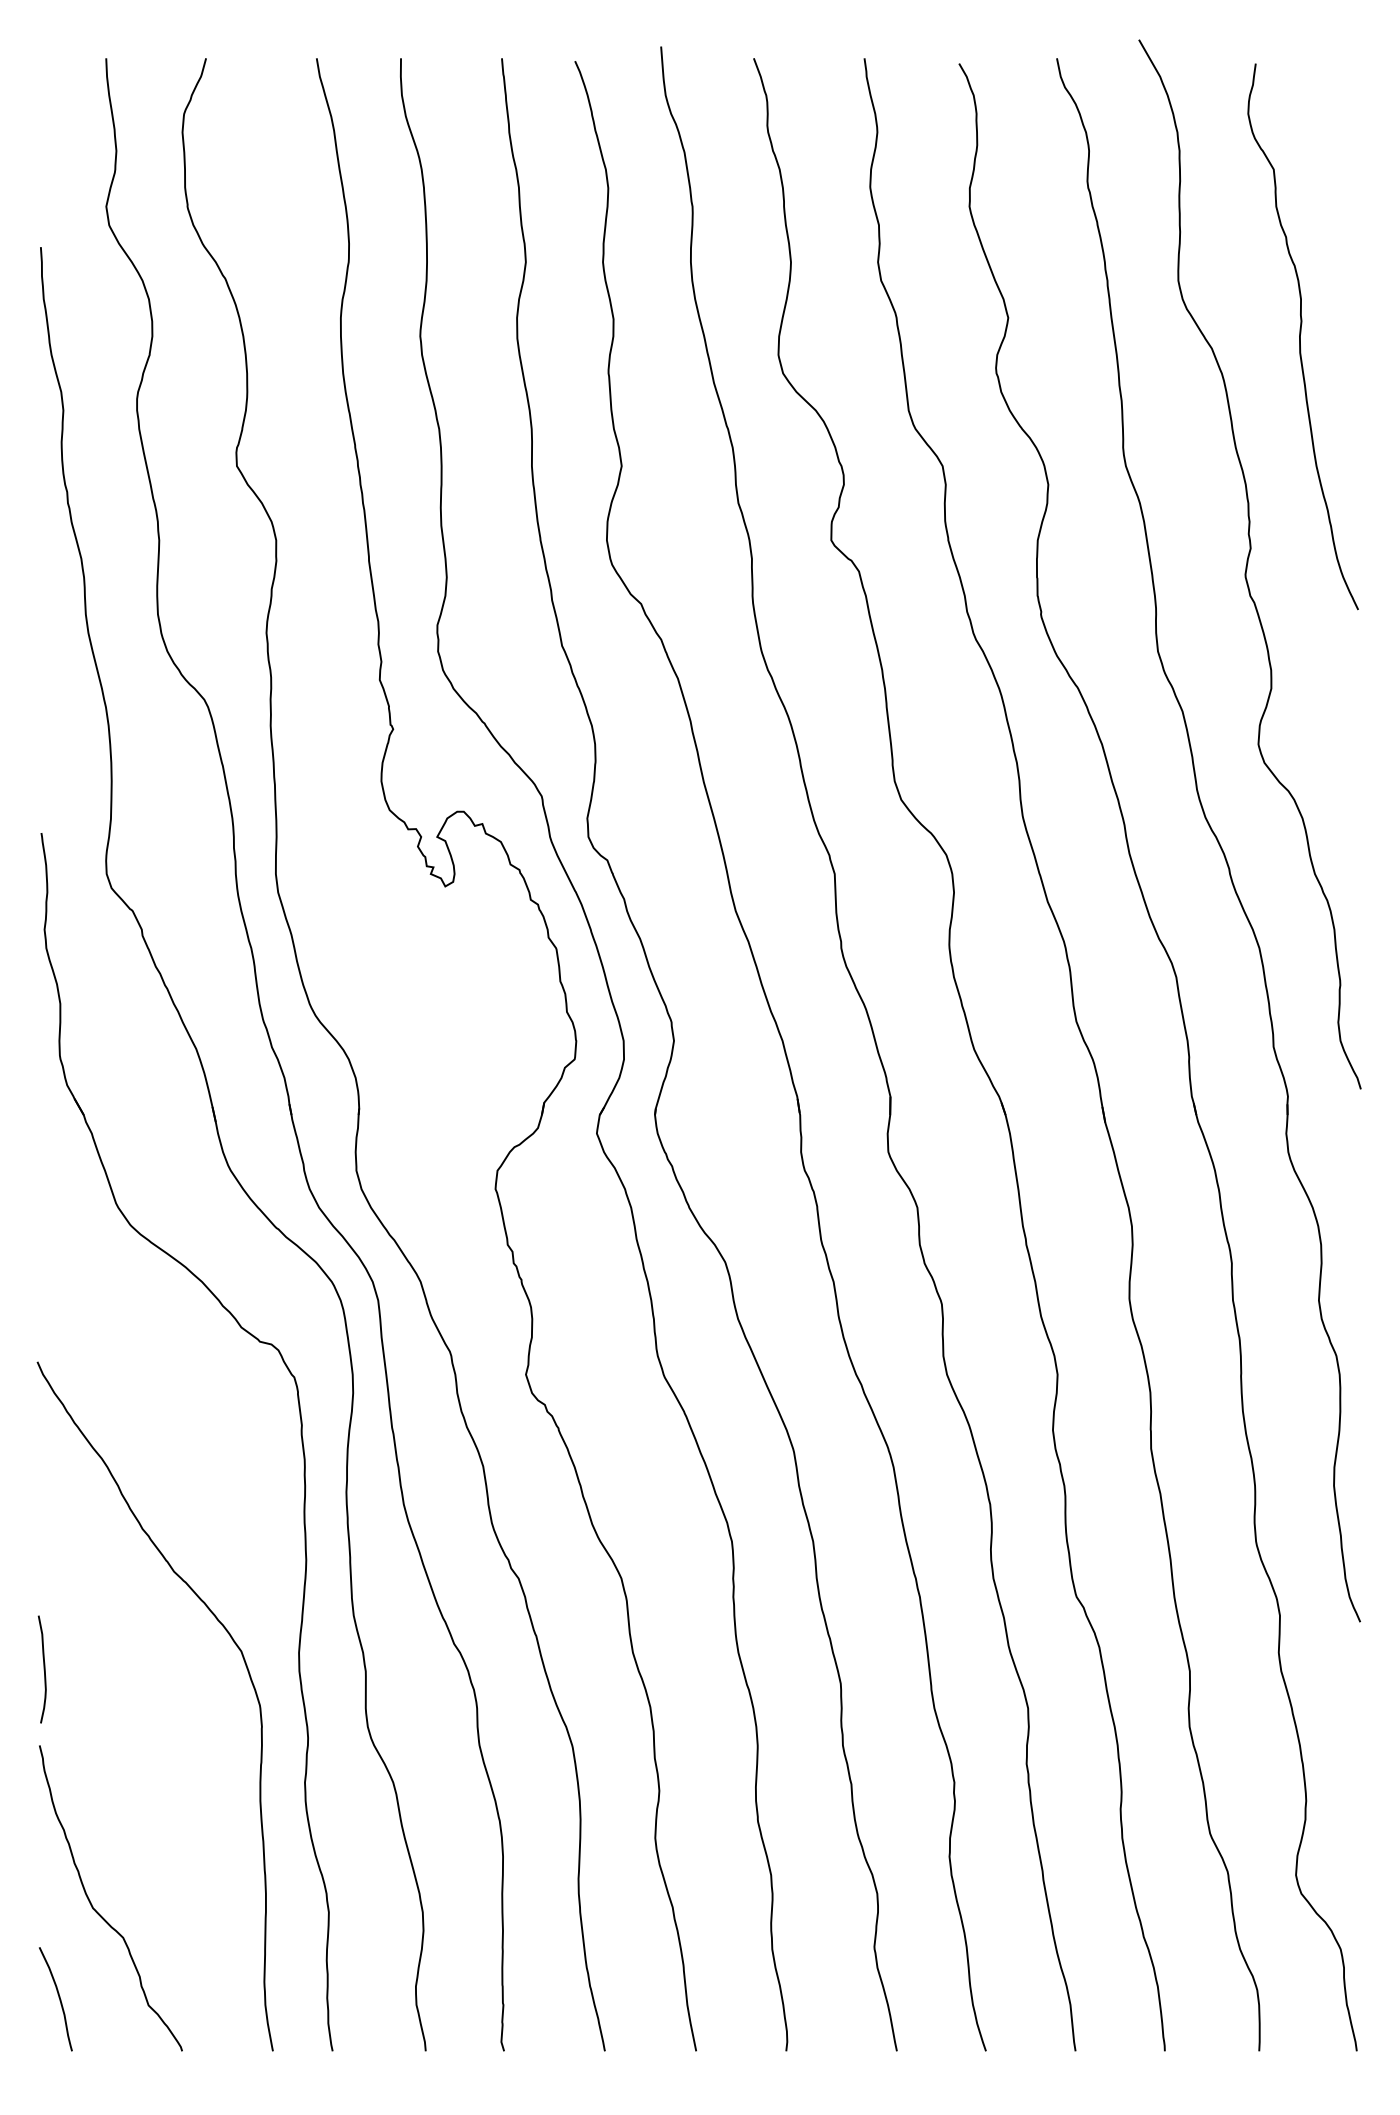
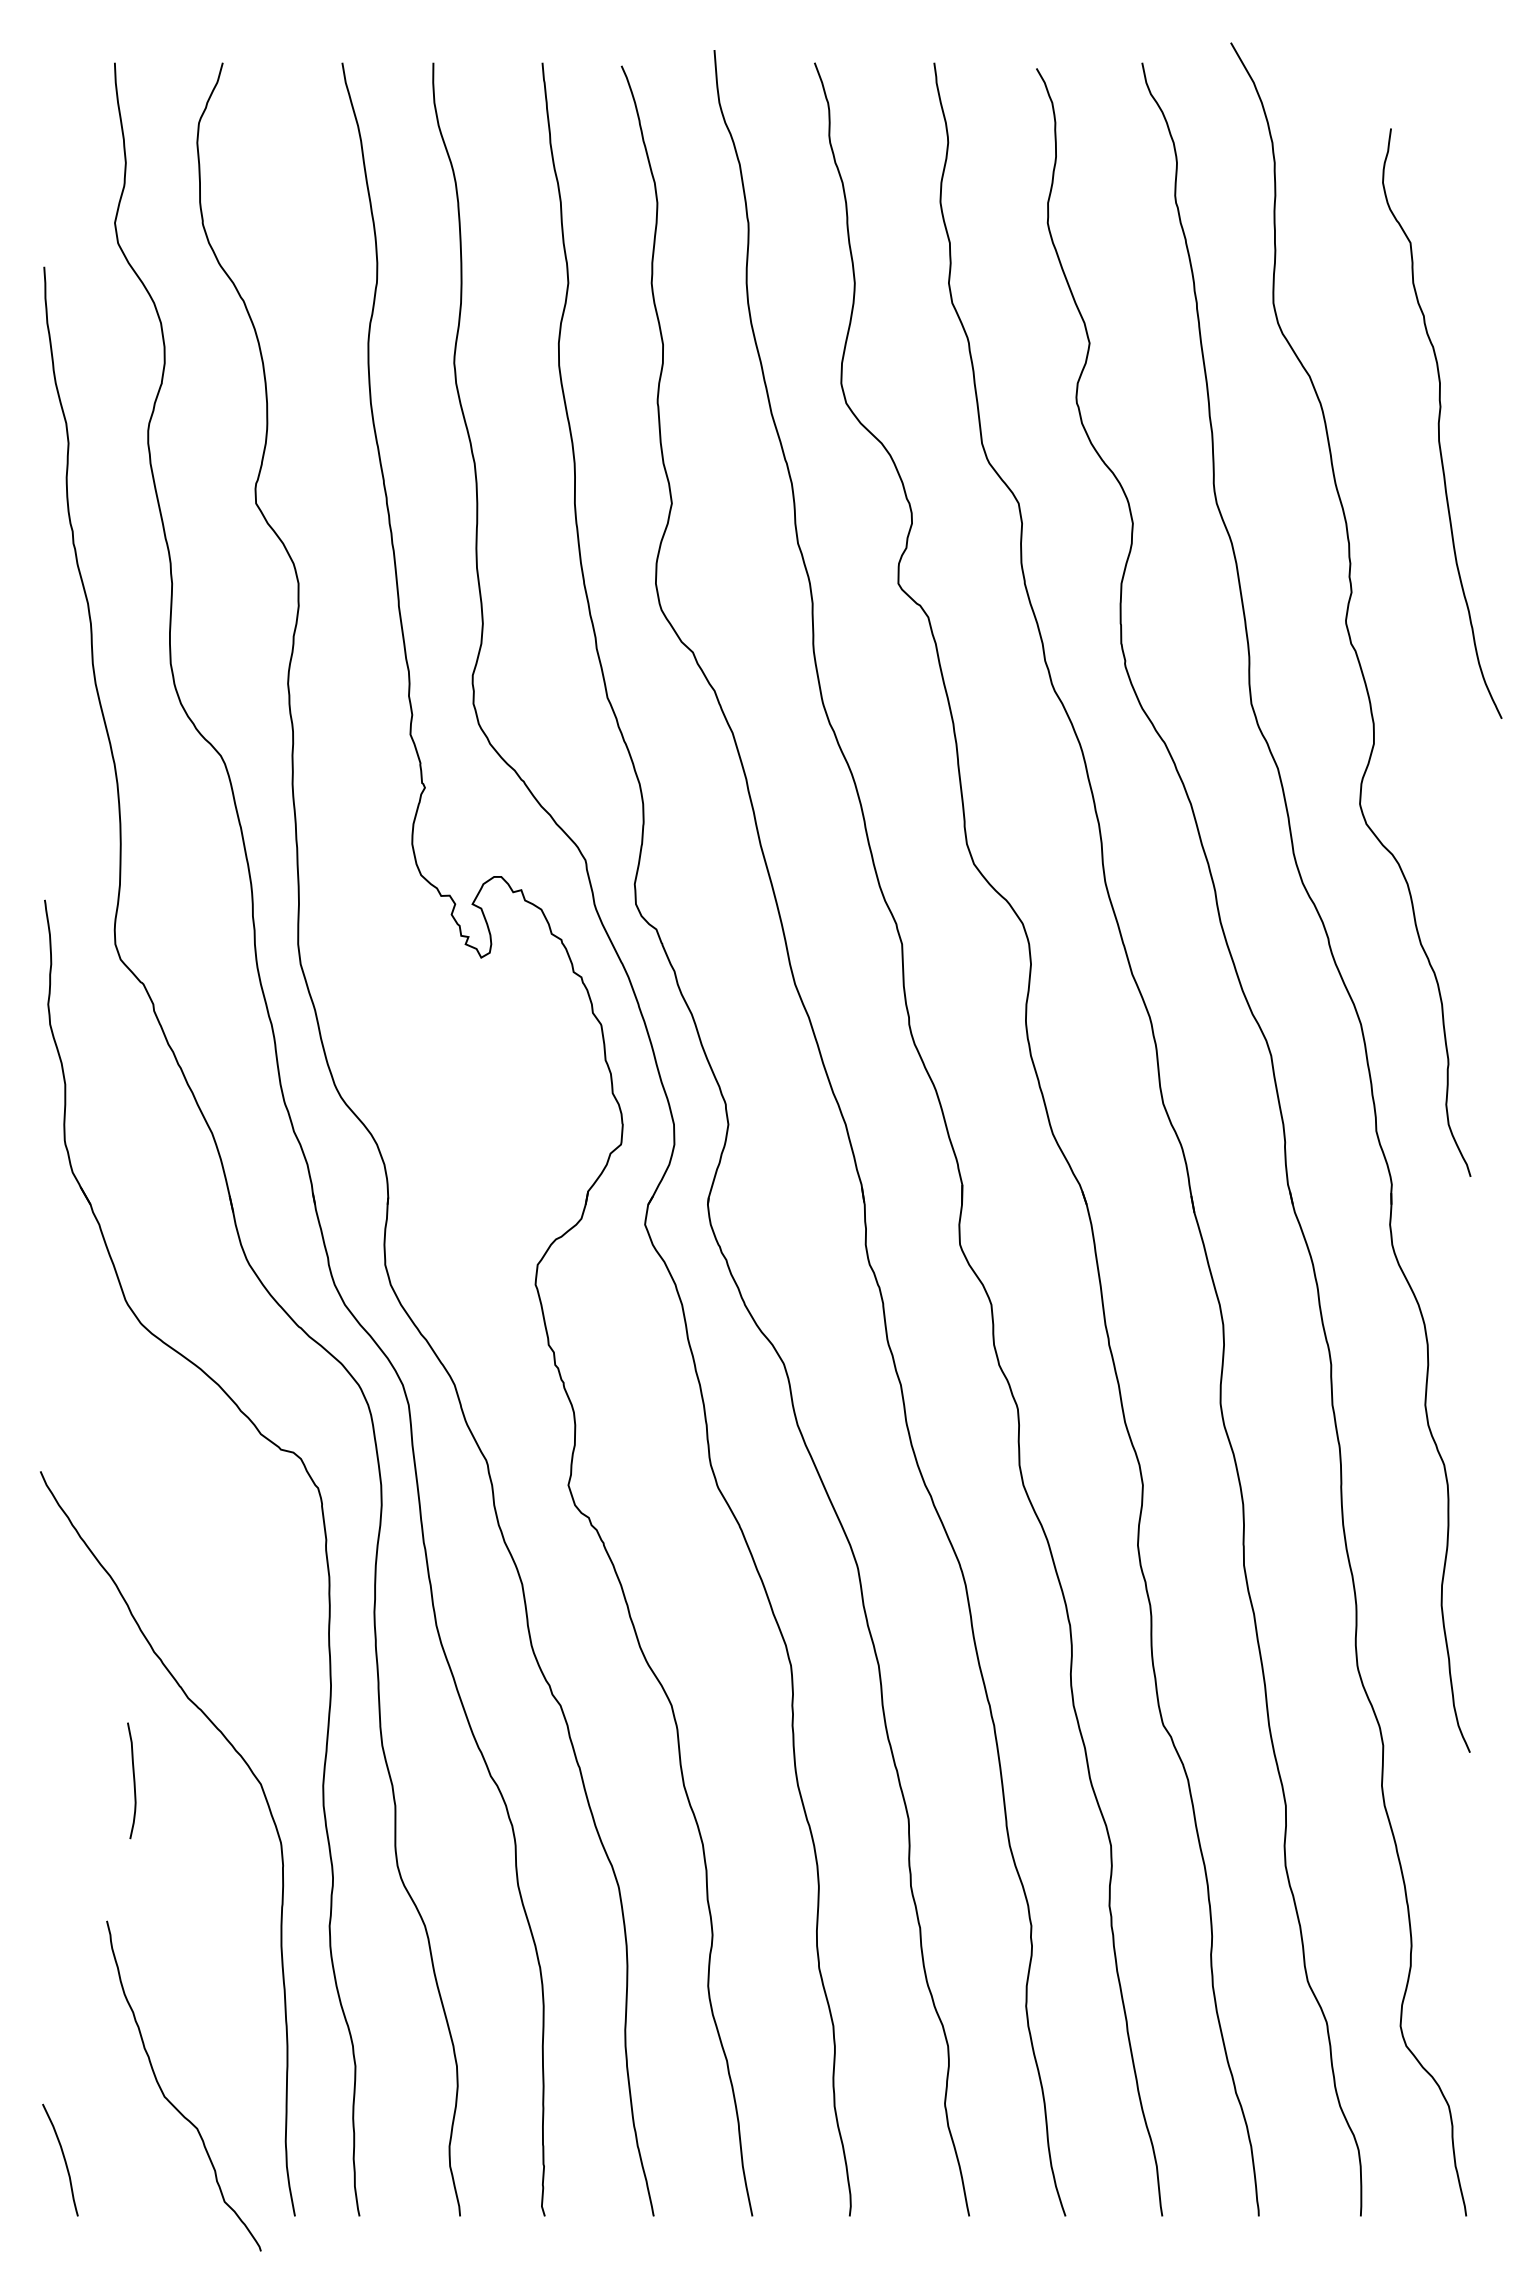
curve: (1300, 336) -> (1439, 423), moved
curve: (43, 1669) -> (133, 1780), moved
curve: (96, 1910) -> (168, 2099), moved

